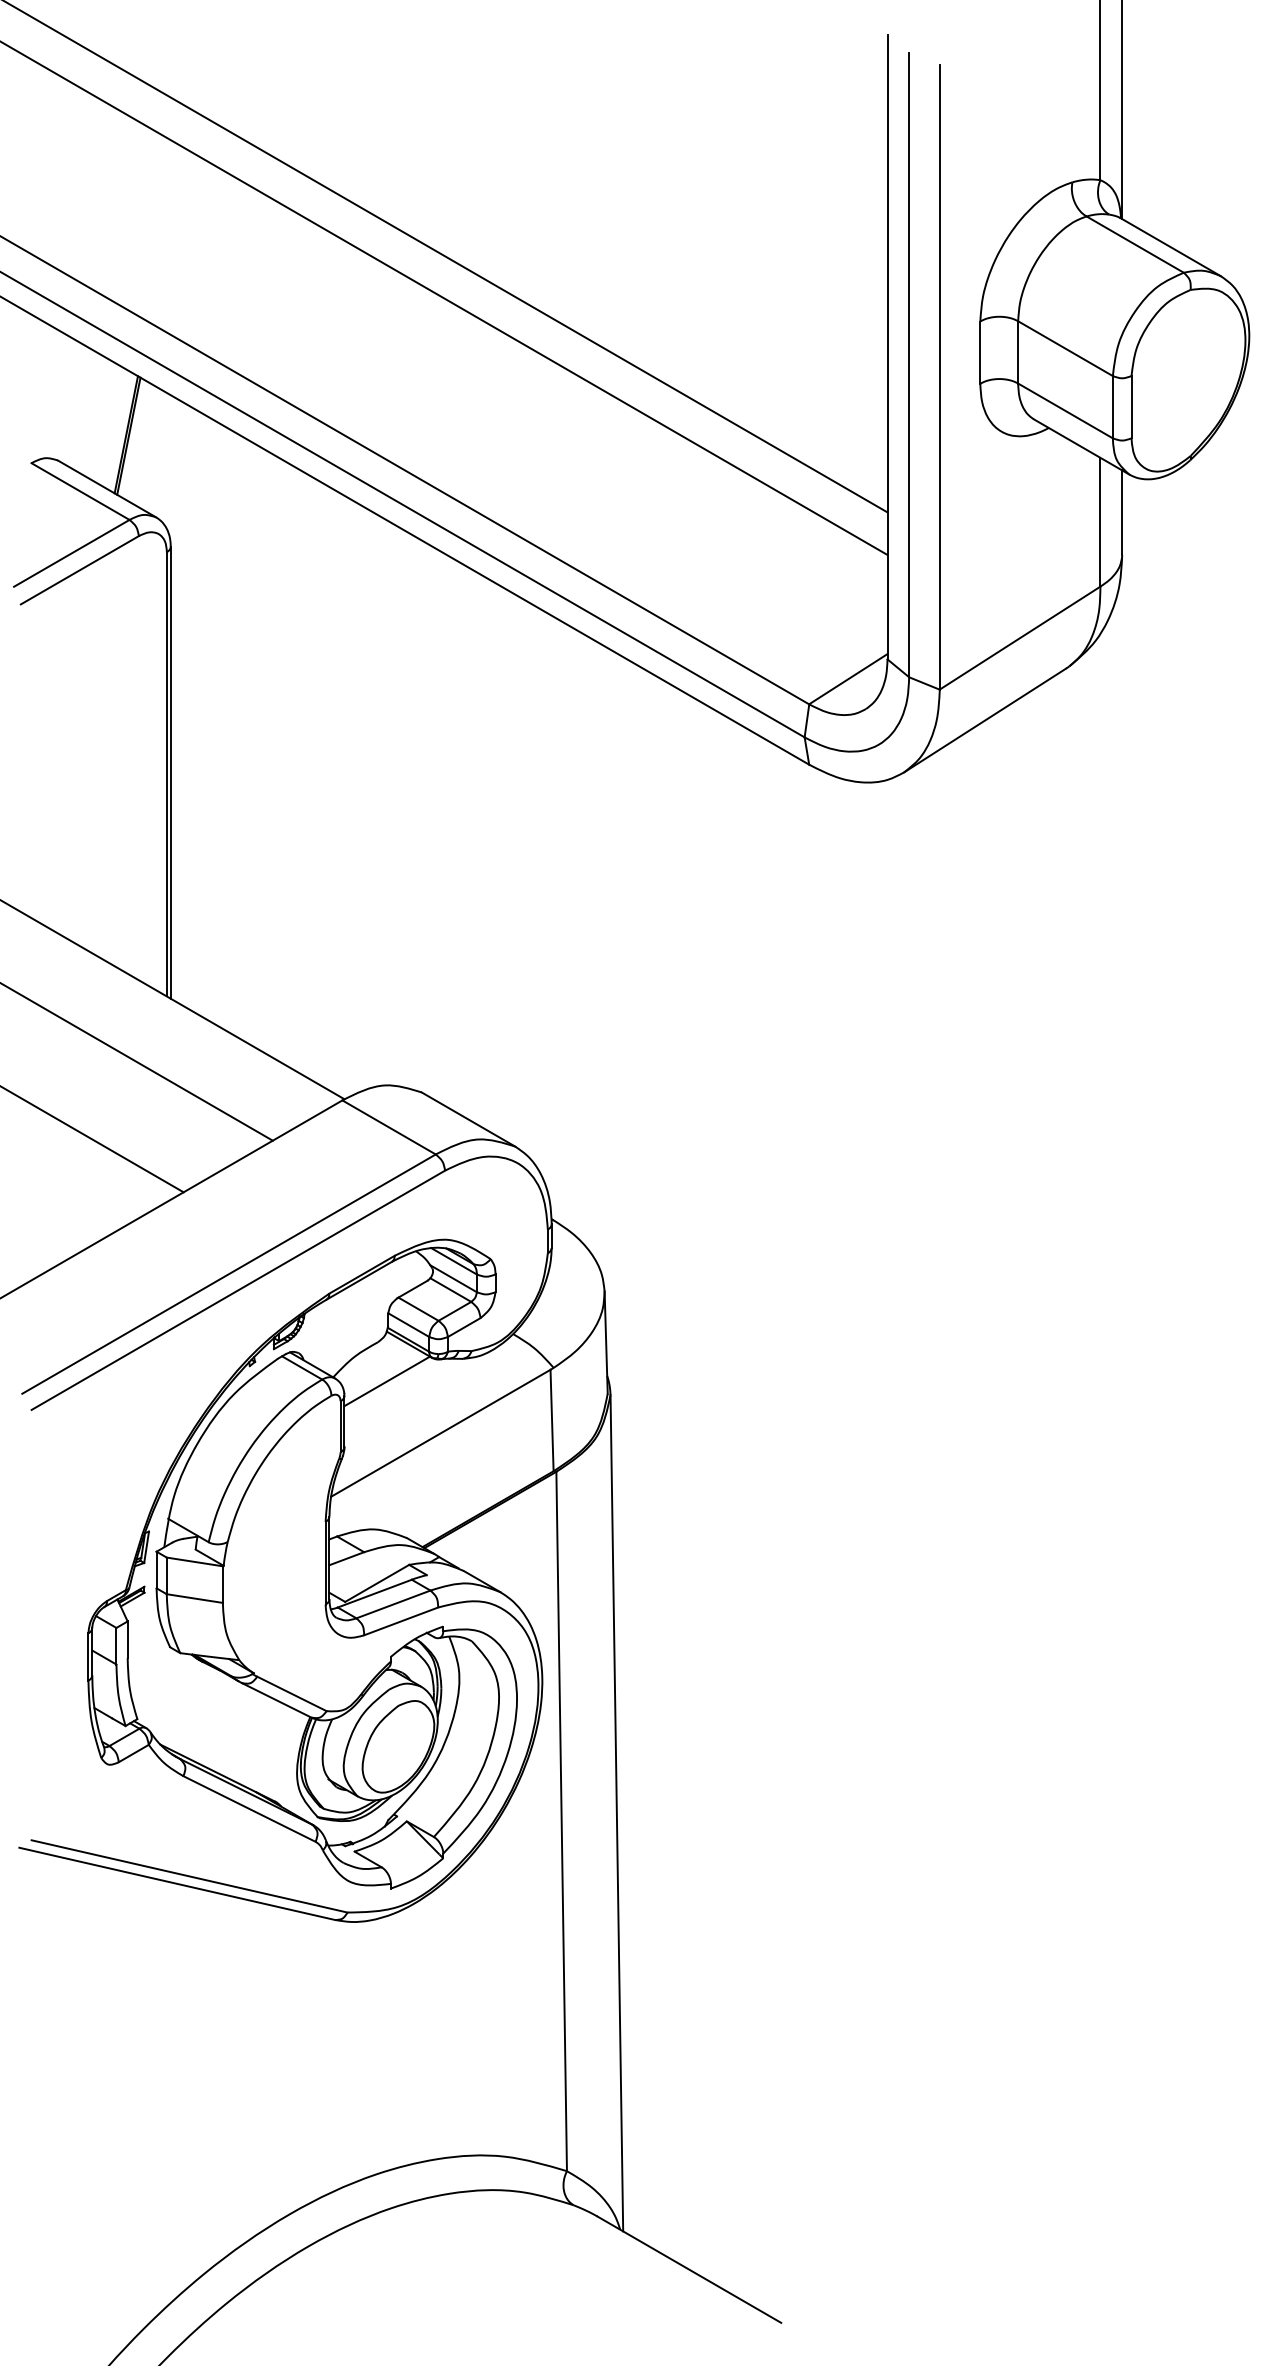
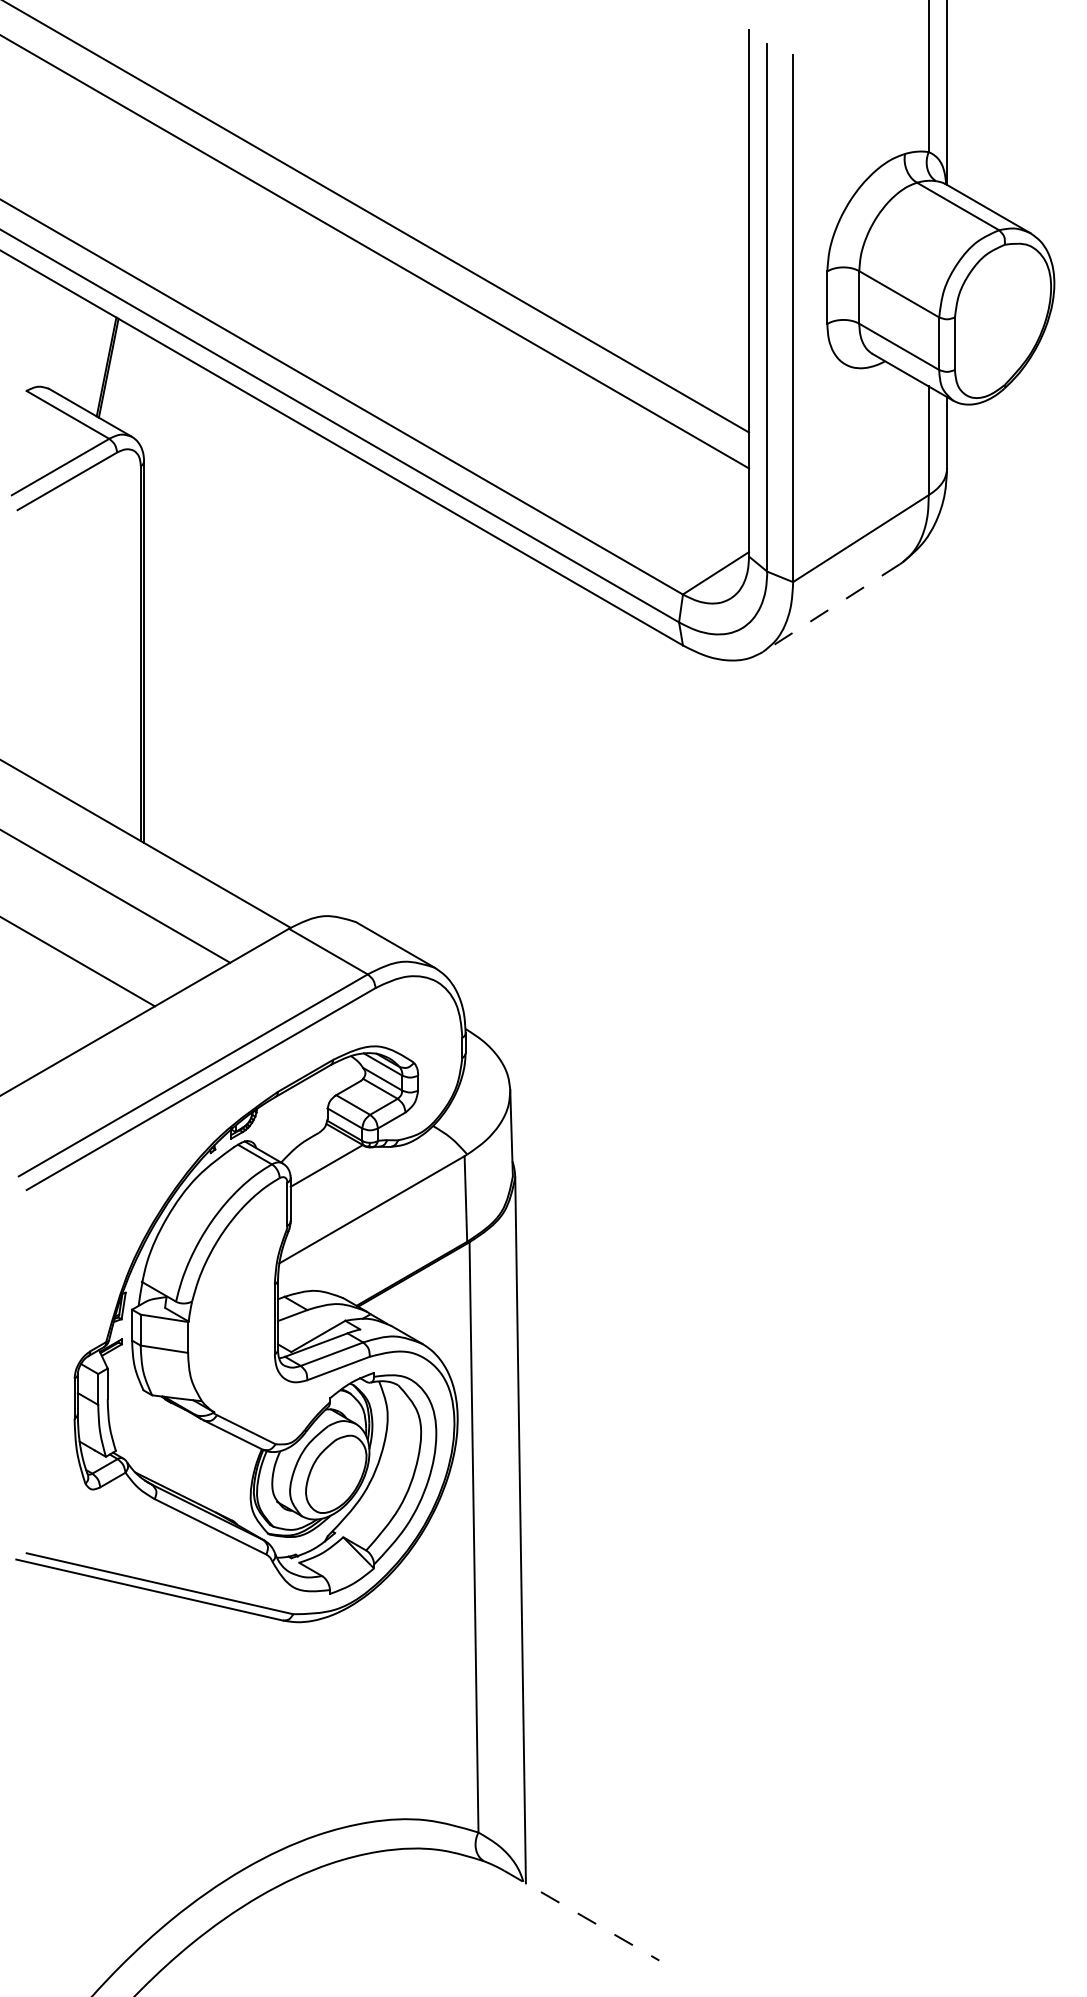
line: (984, 720) -> (830, 608), solid -> dashed
line: (689, 2269) -> (581, 1915), solid -> dashed

